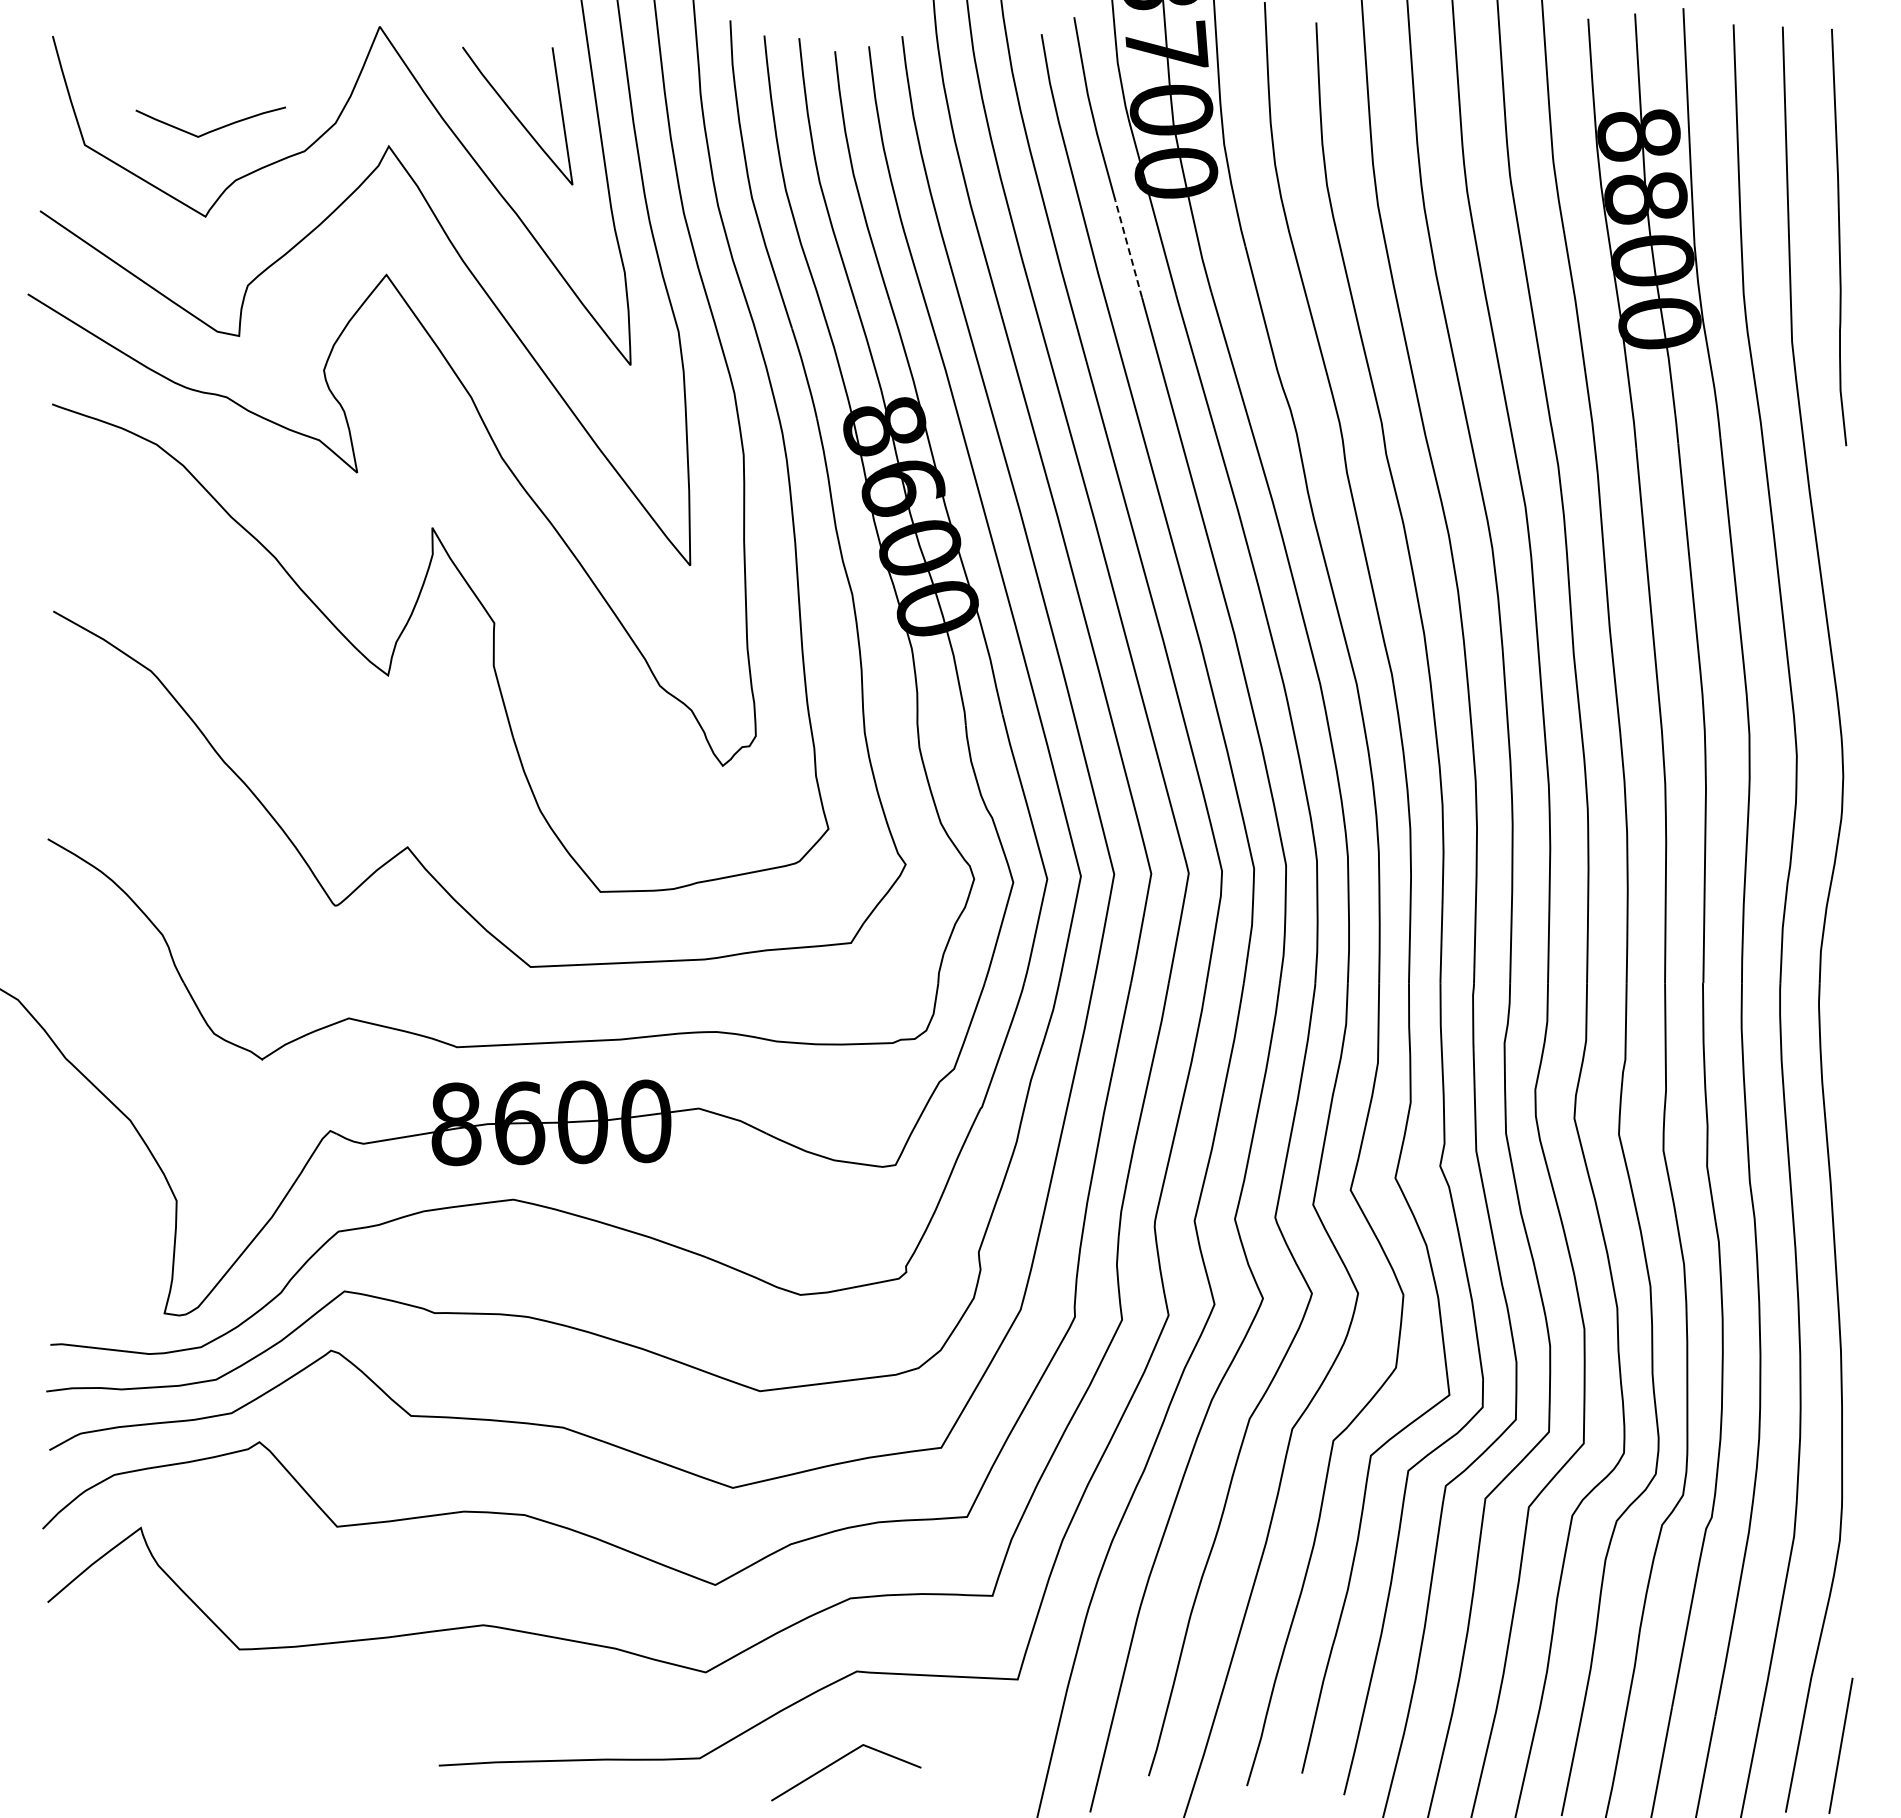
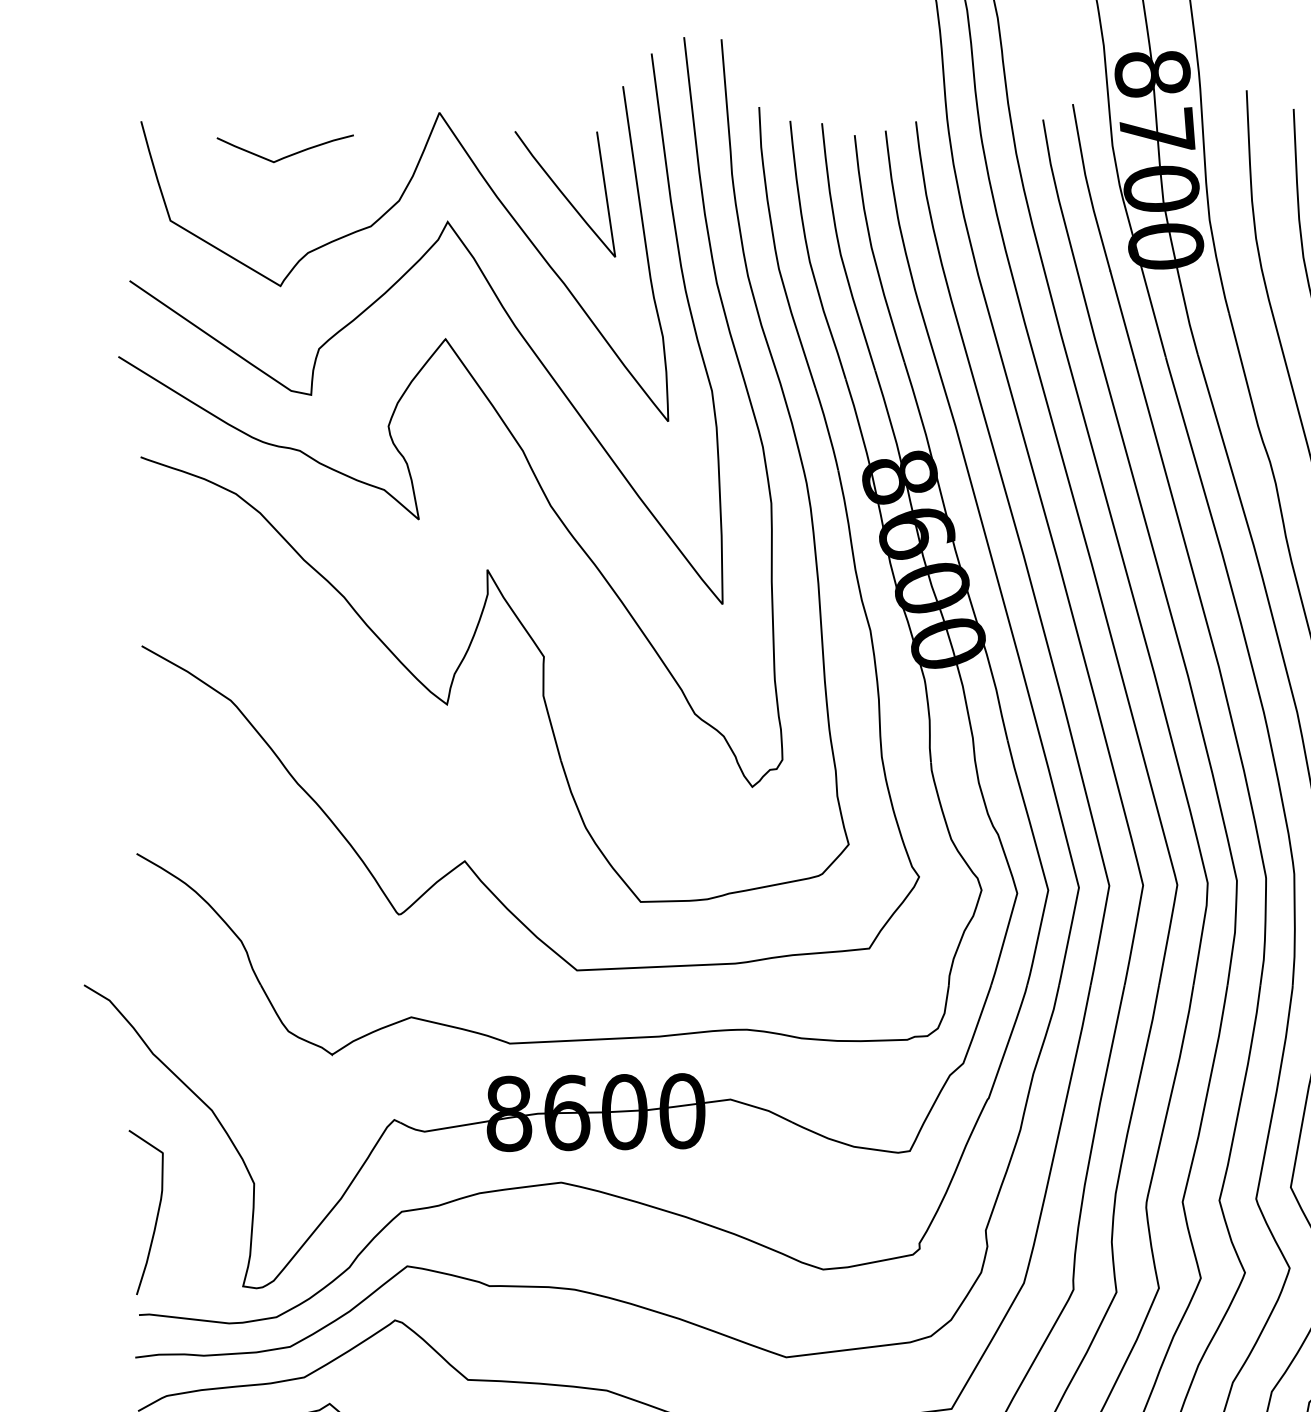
curve: (213, 129) -> (287, 155), moved
line: (1128, 248) -> (1122, 315), dashed -> solid
curve: (69, 1236) -> (156, 1216), added

